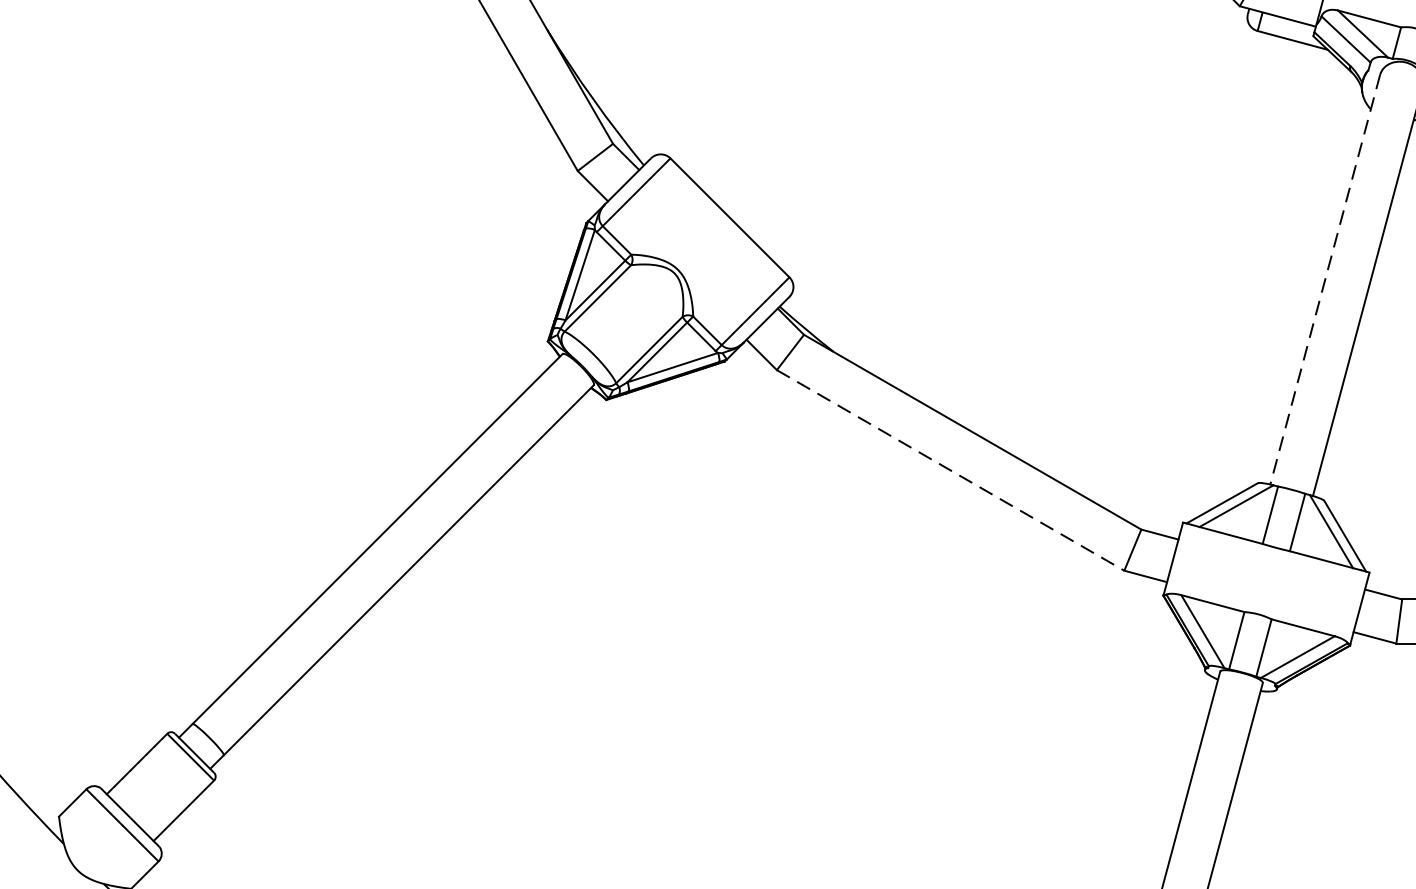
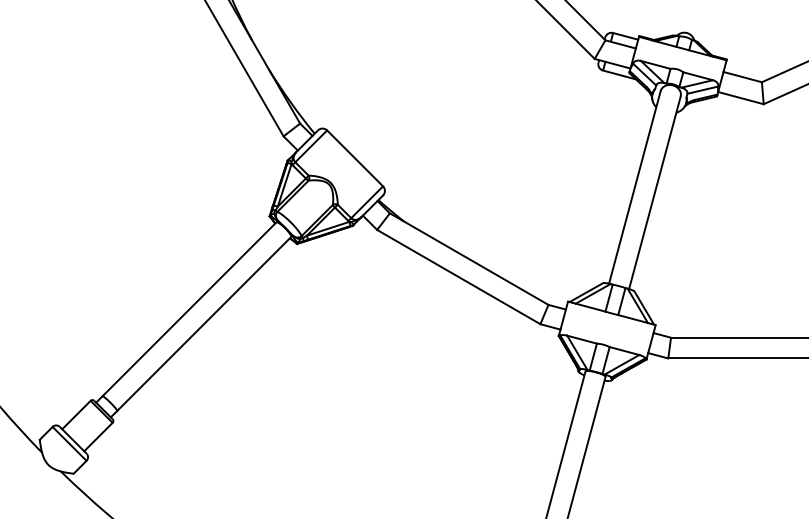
line: (1324, 279) -> (634, 187), dashed -> solid
line: (952, 471) -> (459, 277), dashed -> solid

